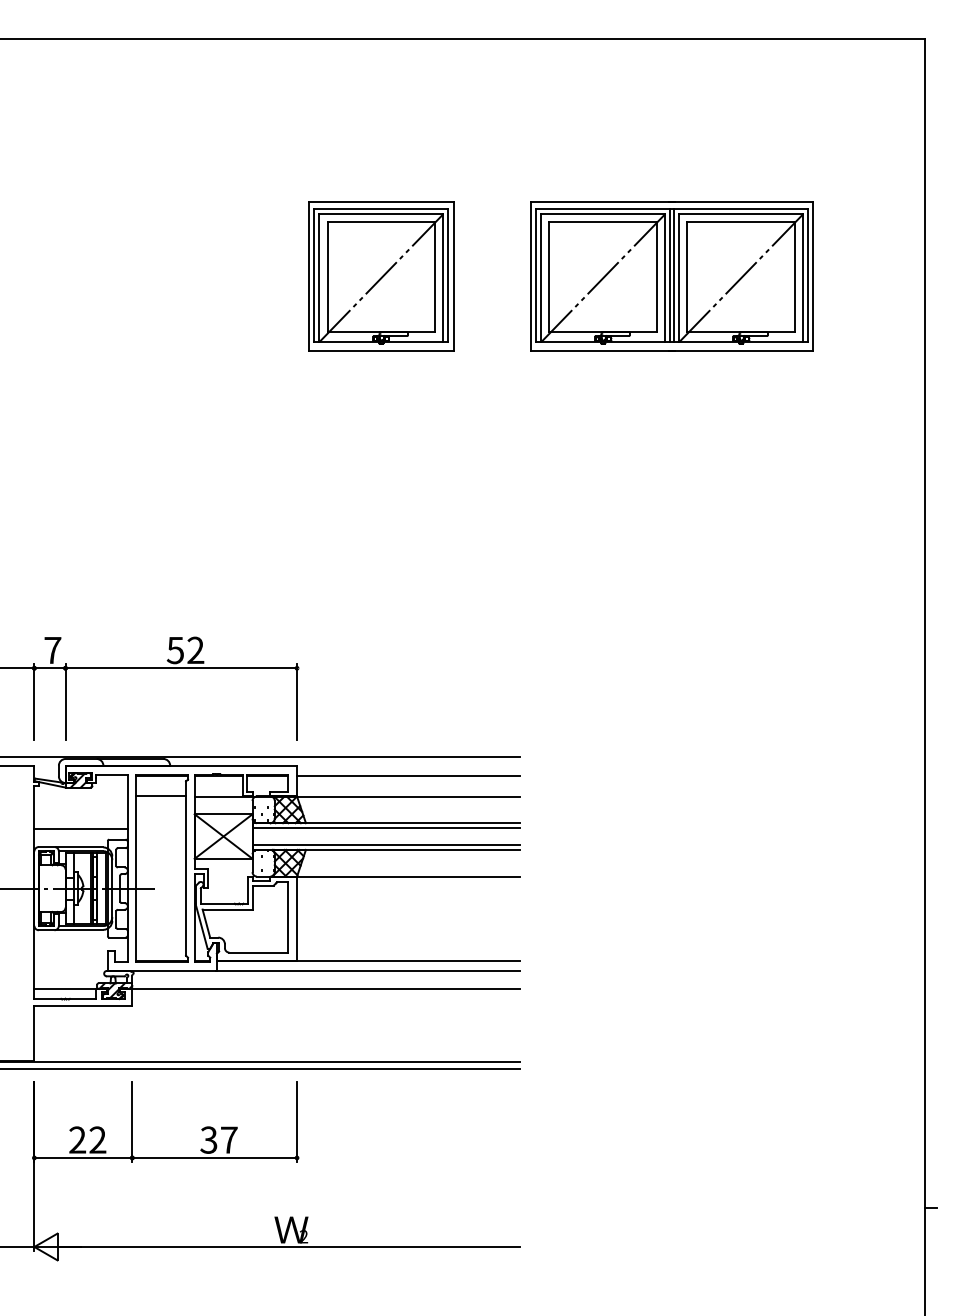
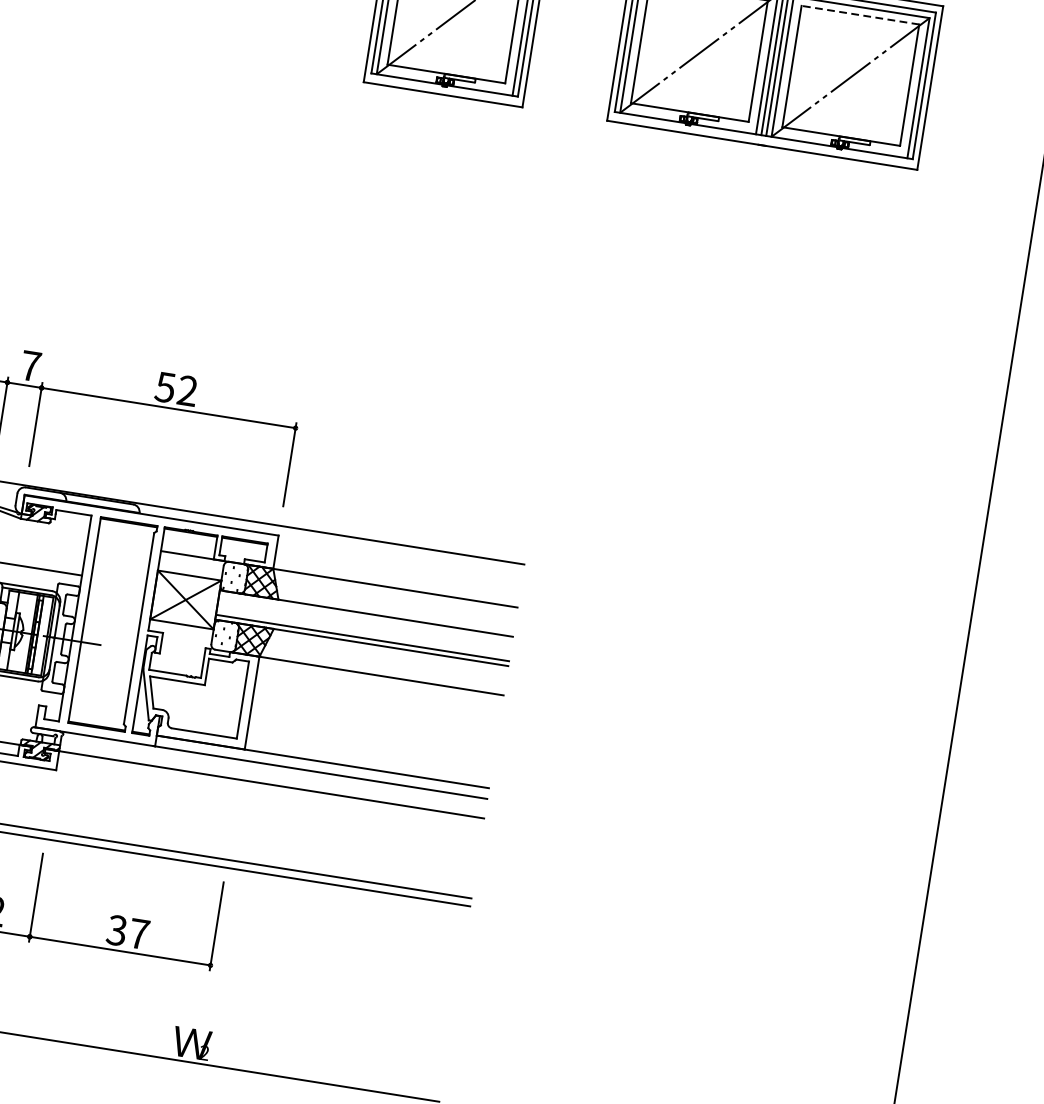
line: (741, 221) -> (860, 15), solid -> dashed
line: (408, 776) -> (399, 566), removed
line: (161, 796) -> (124, 545), removed
line: (385, 827) -> (365, 618), removed

